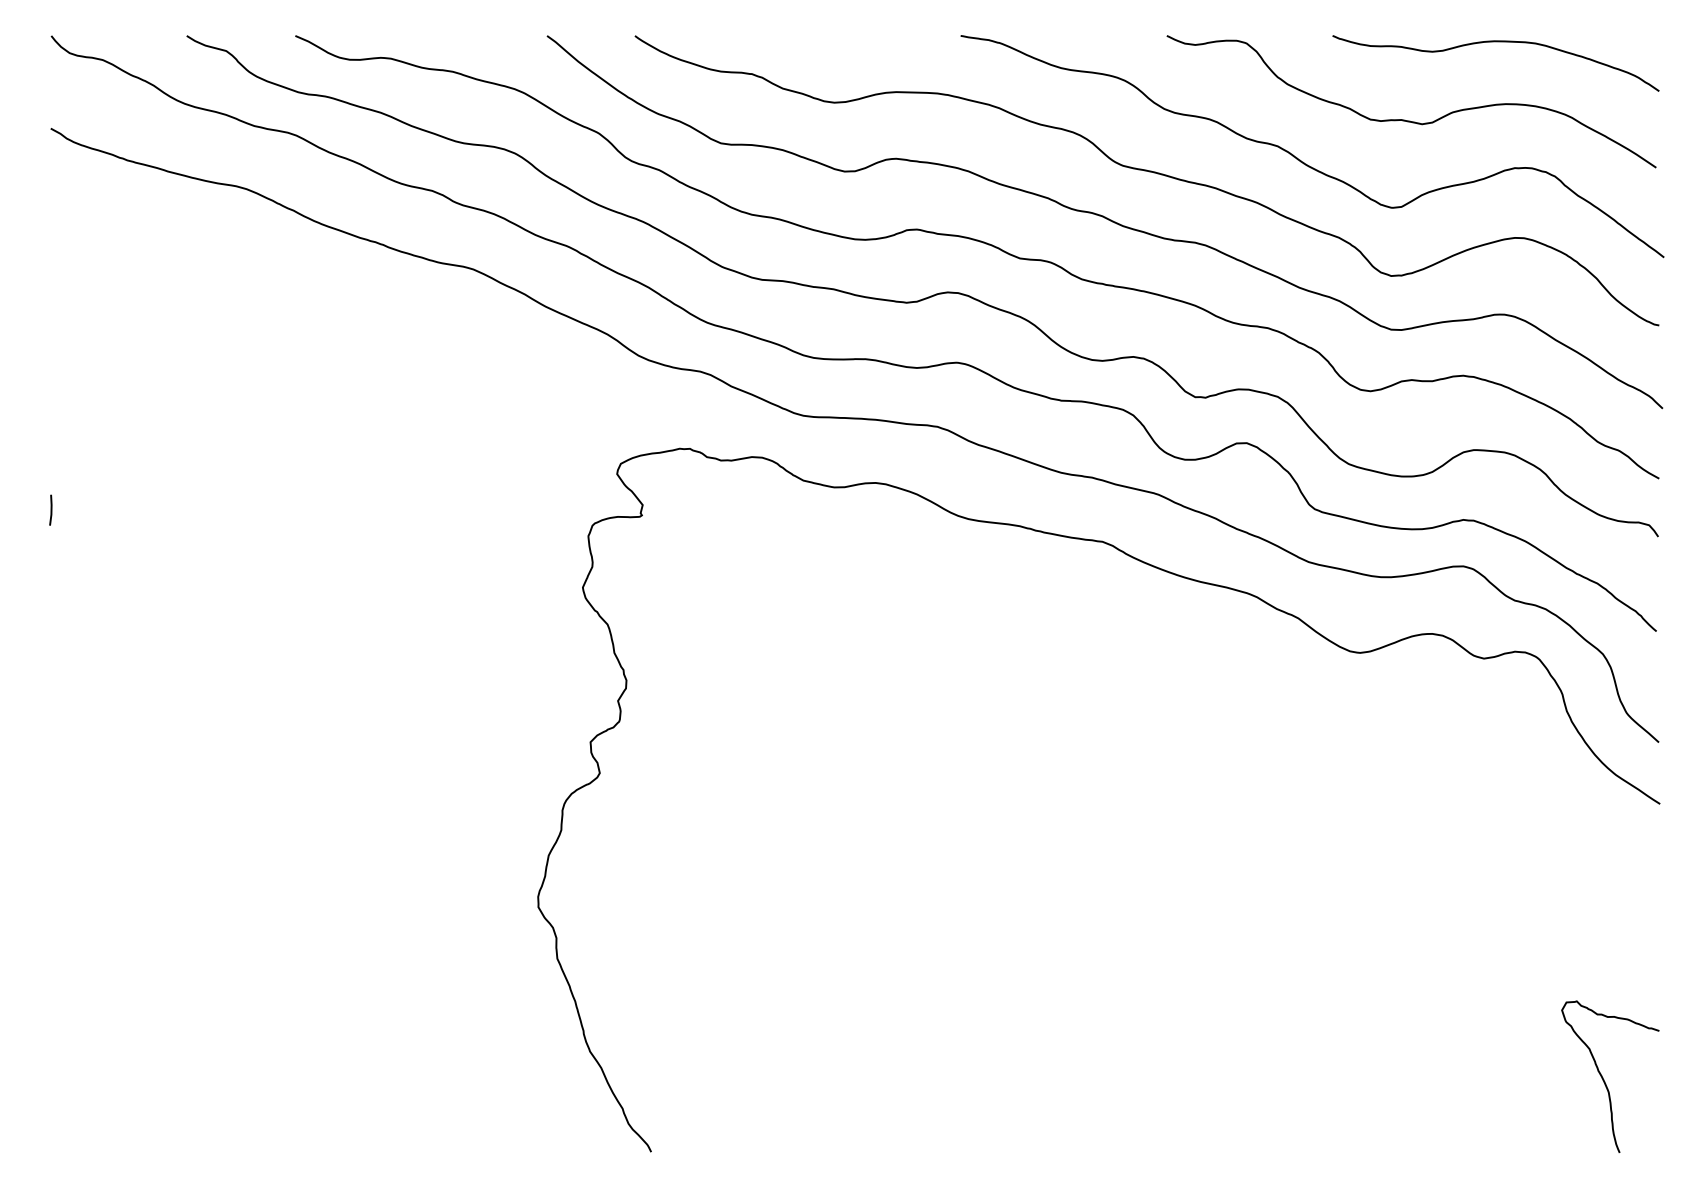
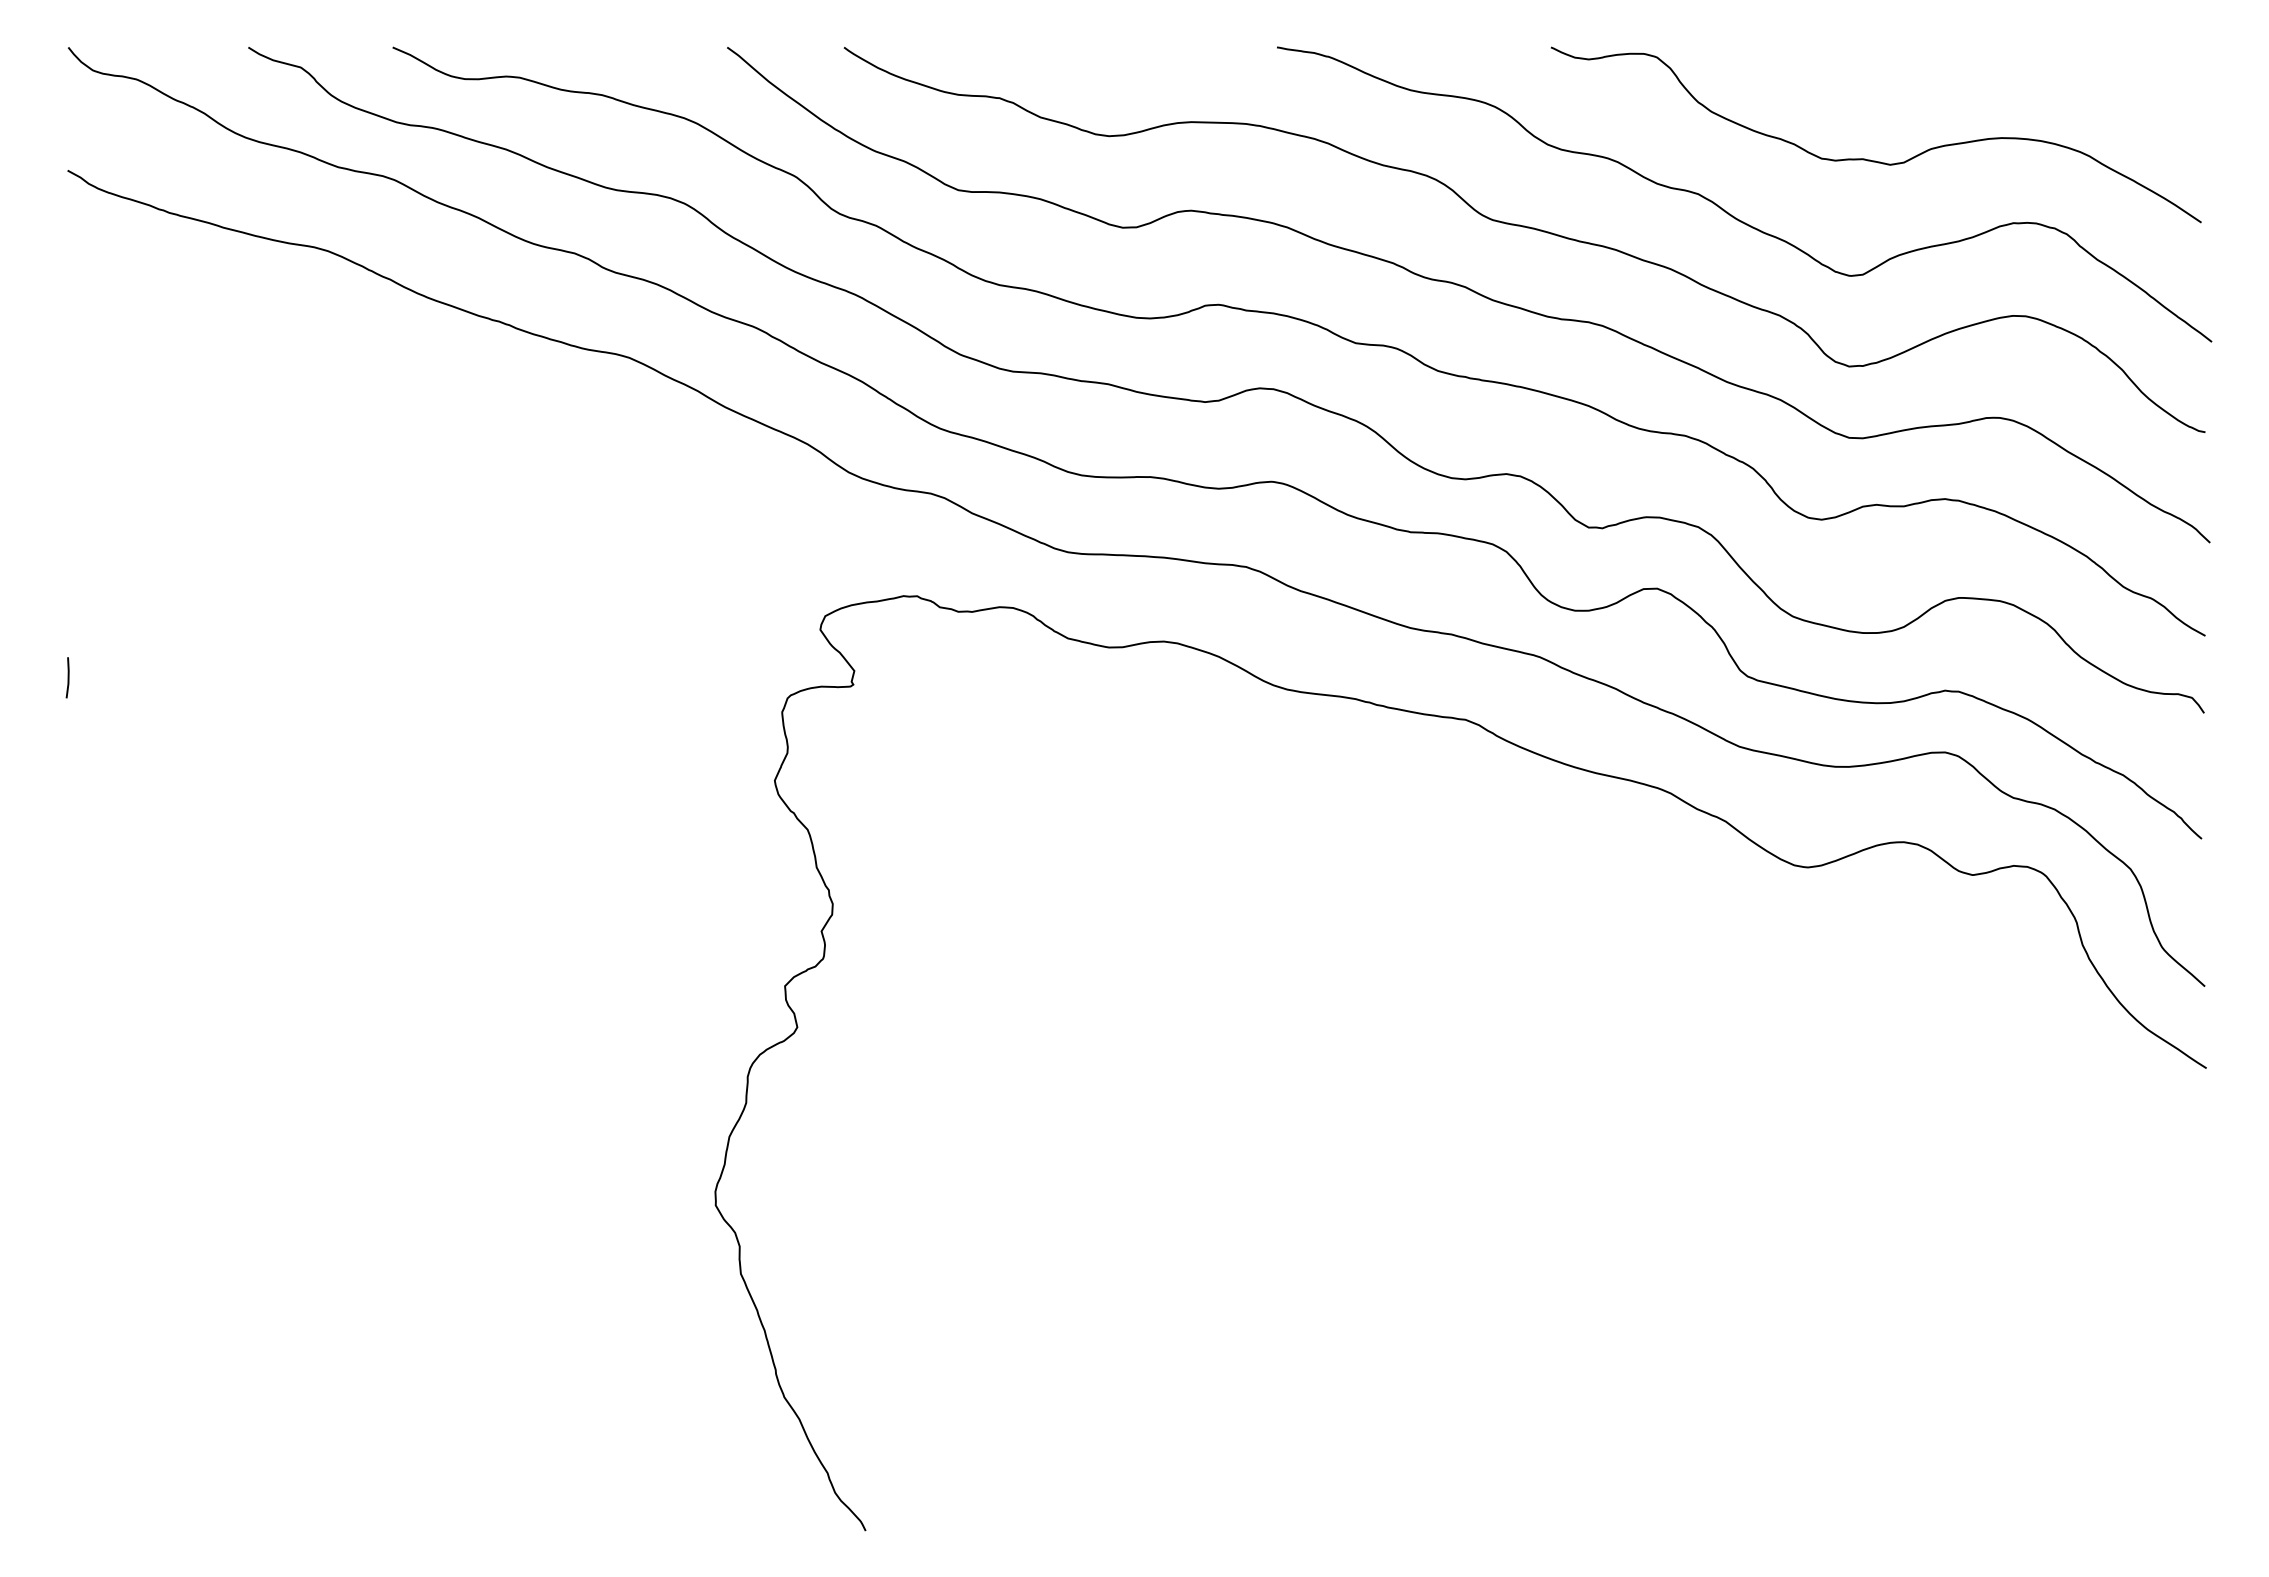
curve: (1496, 41) -> (1988, 55), removed
curve: (1604, 1080) -> (2132, 1435), removed

